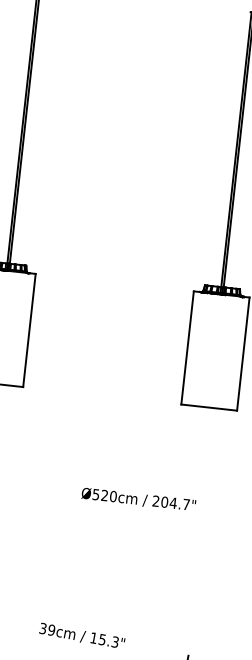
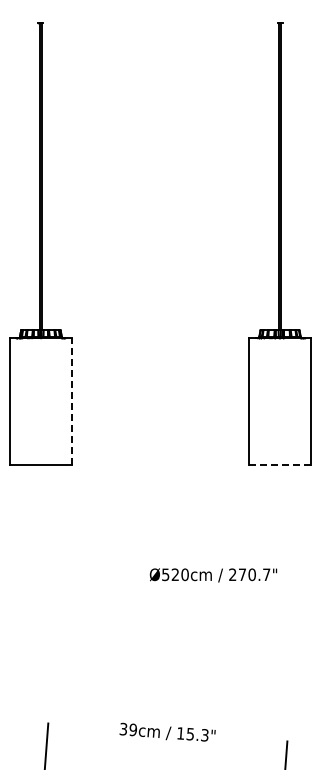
line: (29, 330) -> (72, 401), solid -> dashed
line: (209, 407) -> (280, 464), solid -> dashed
text: (169, 502) -> (247, 574), 204.7" -> 270.7"

